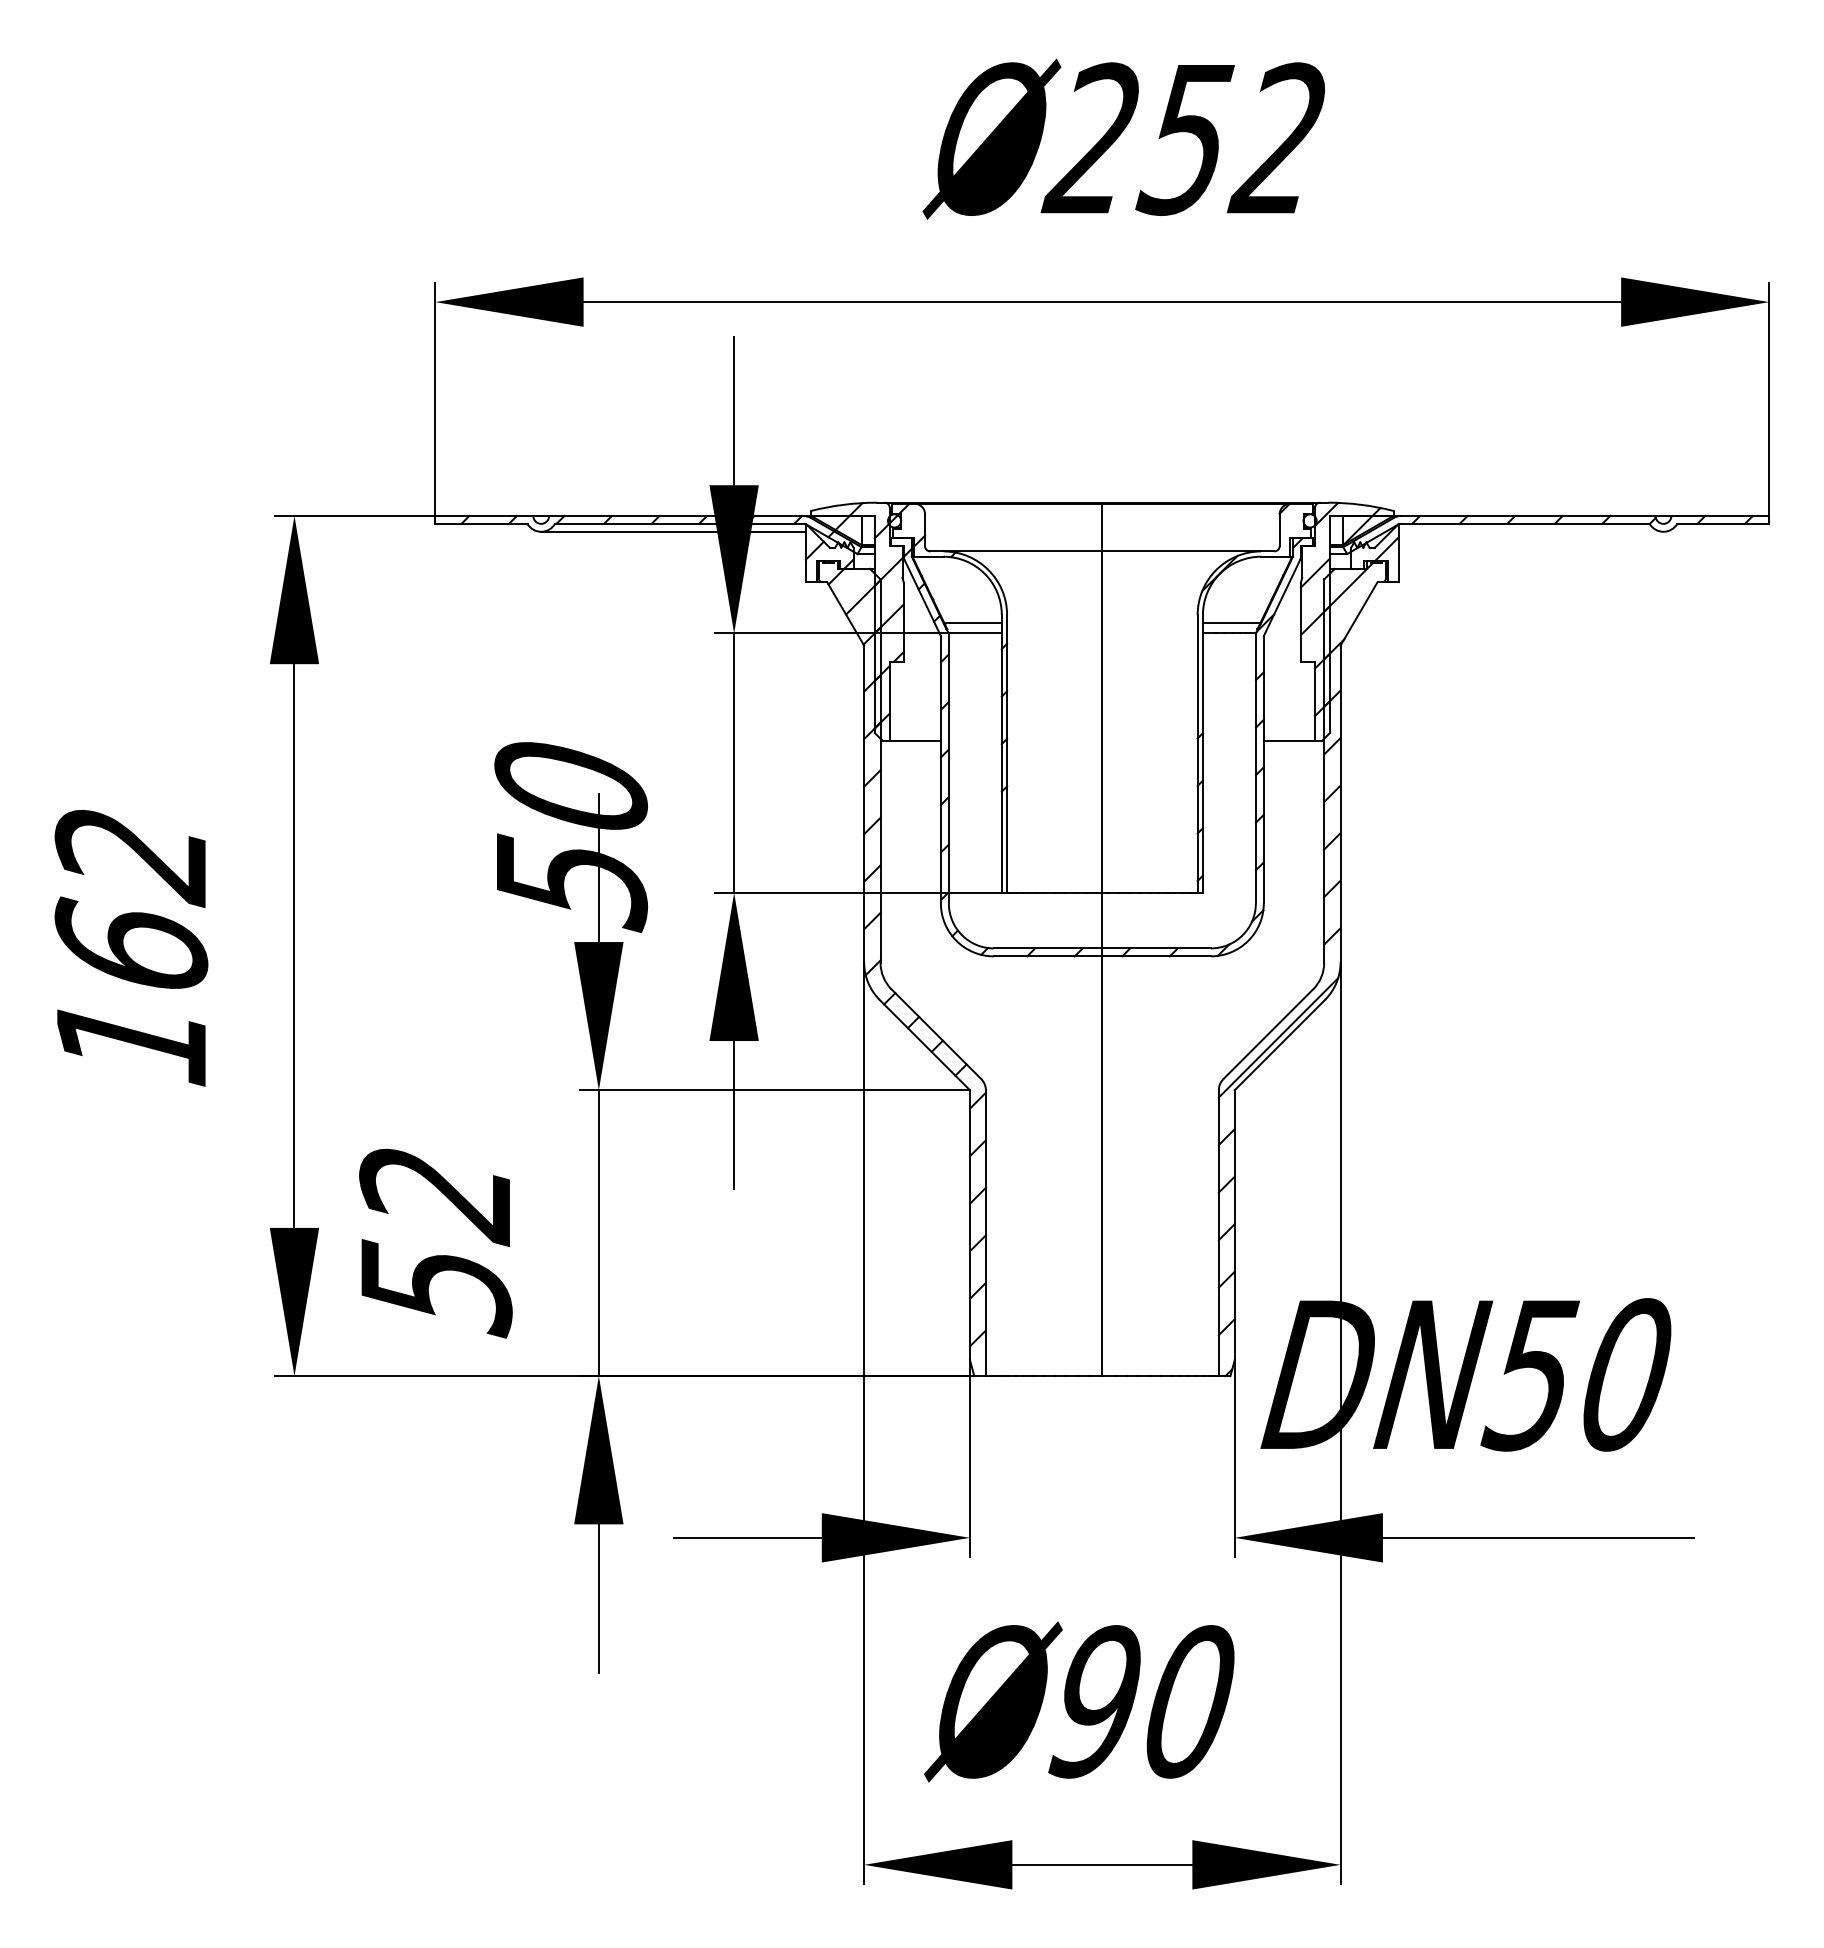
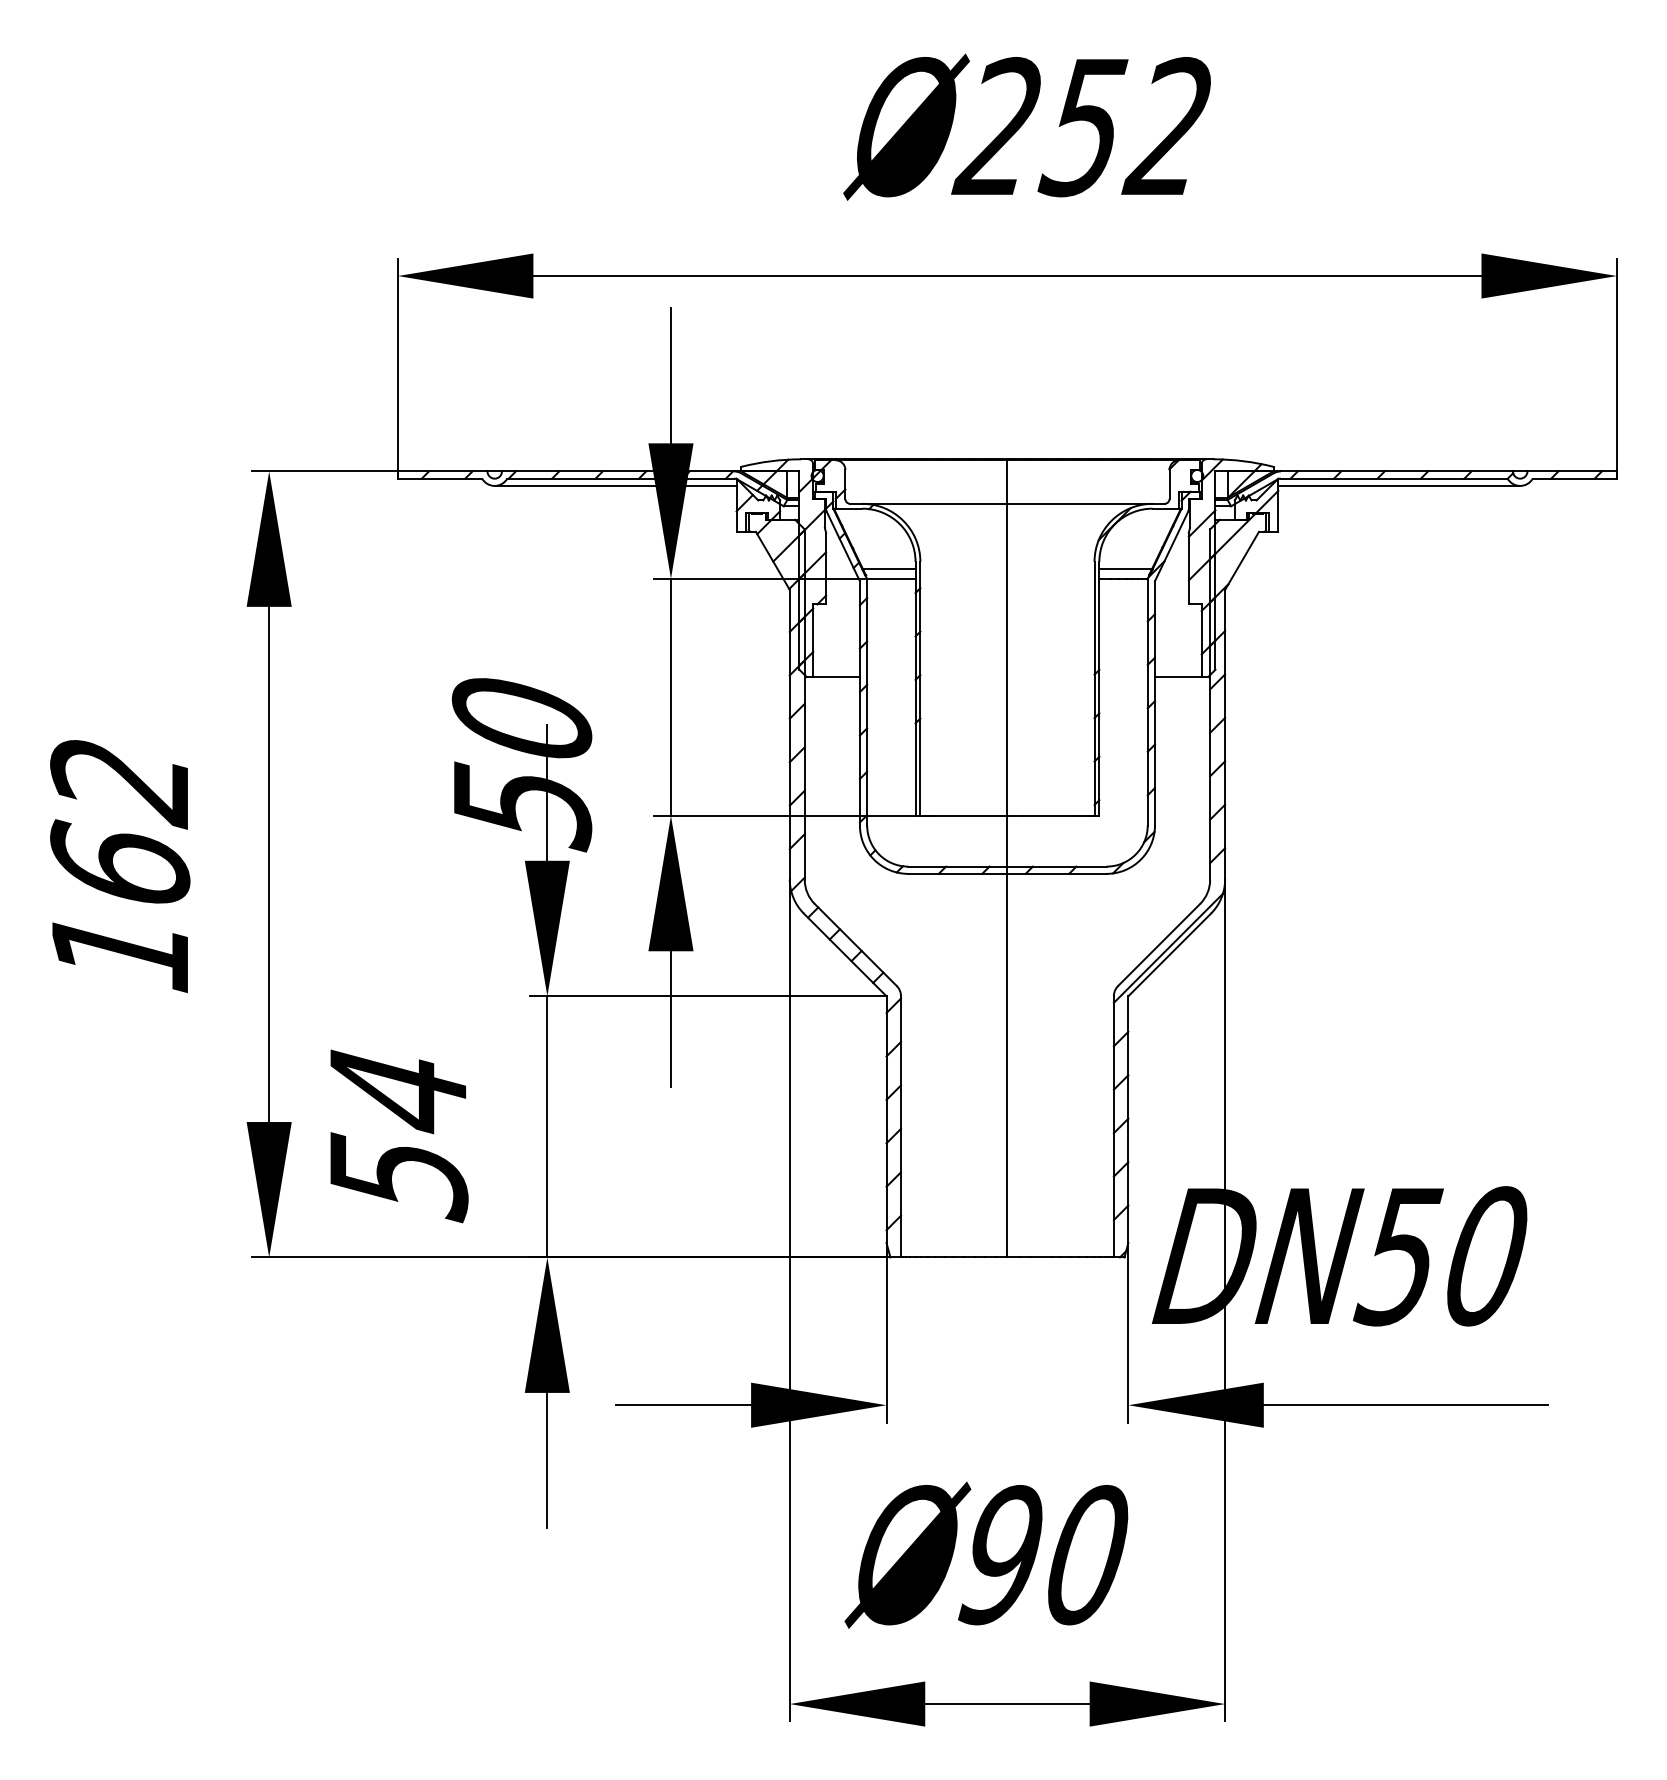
line: (1530, 531) -> (1398, 485), added
text: (434, 1197) -> (397, 1094), 52 -> 54

